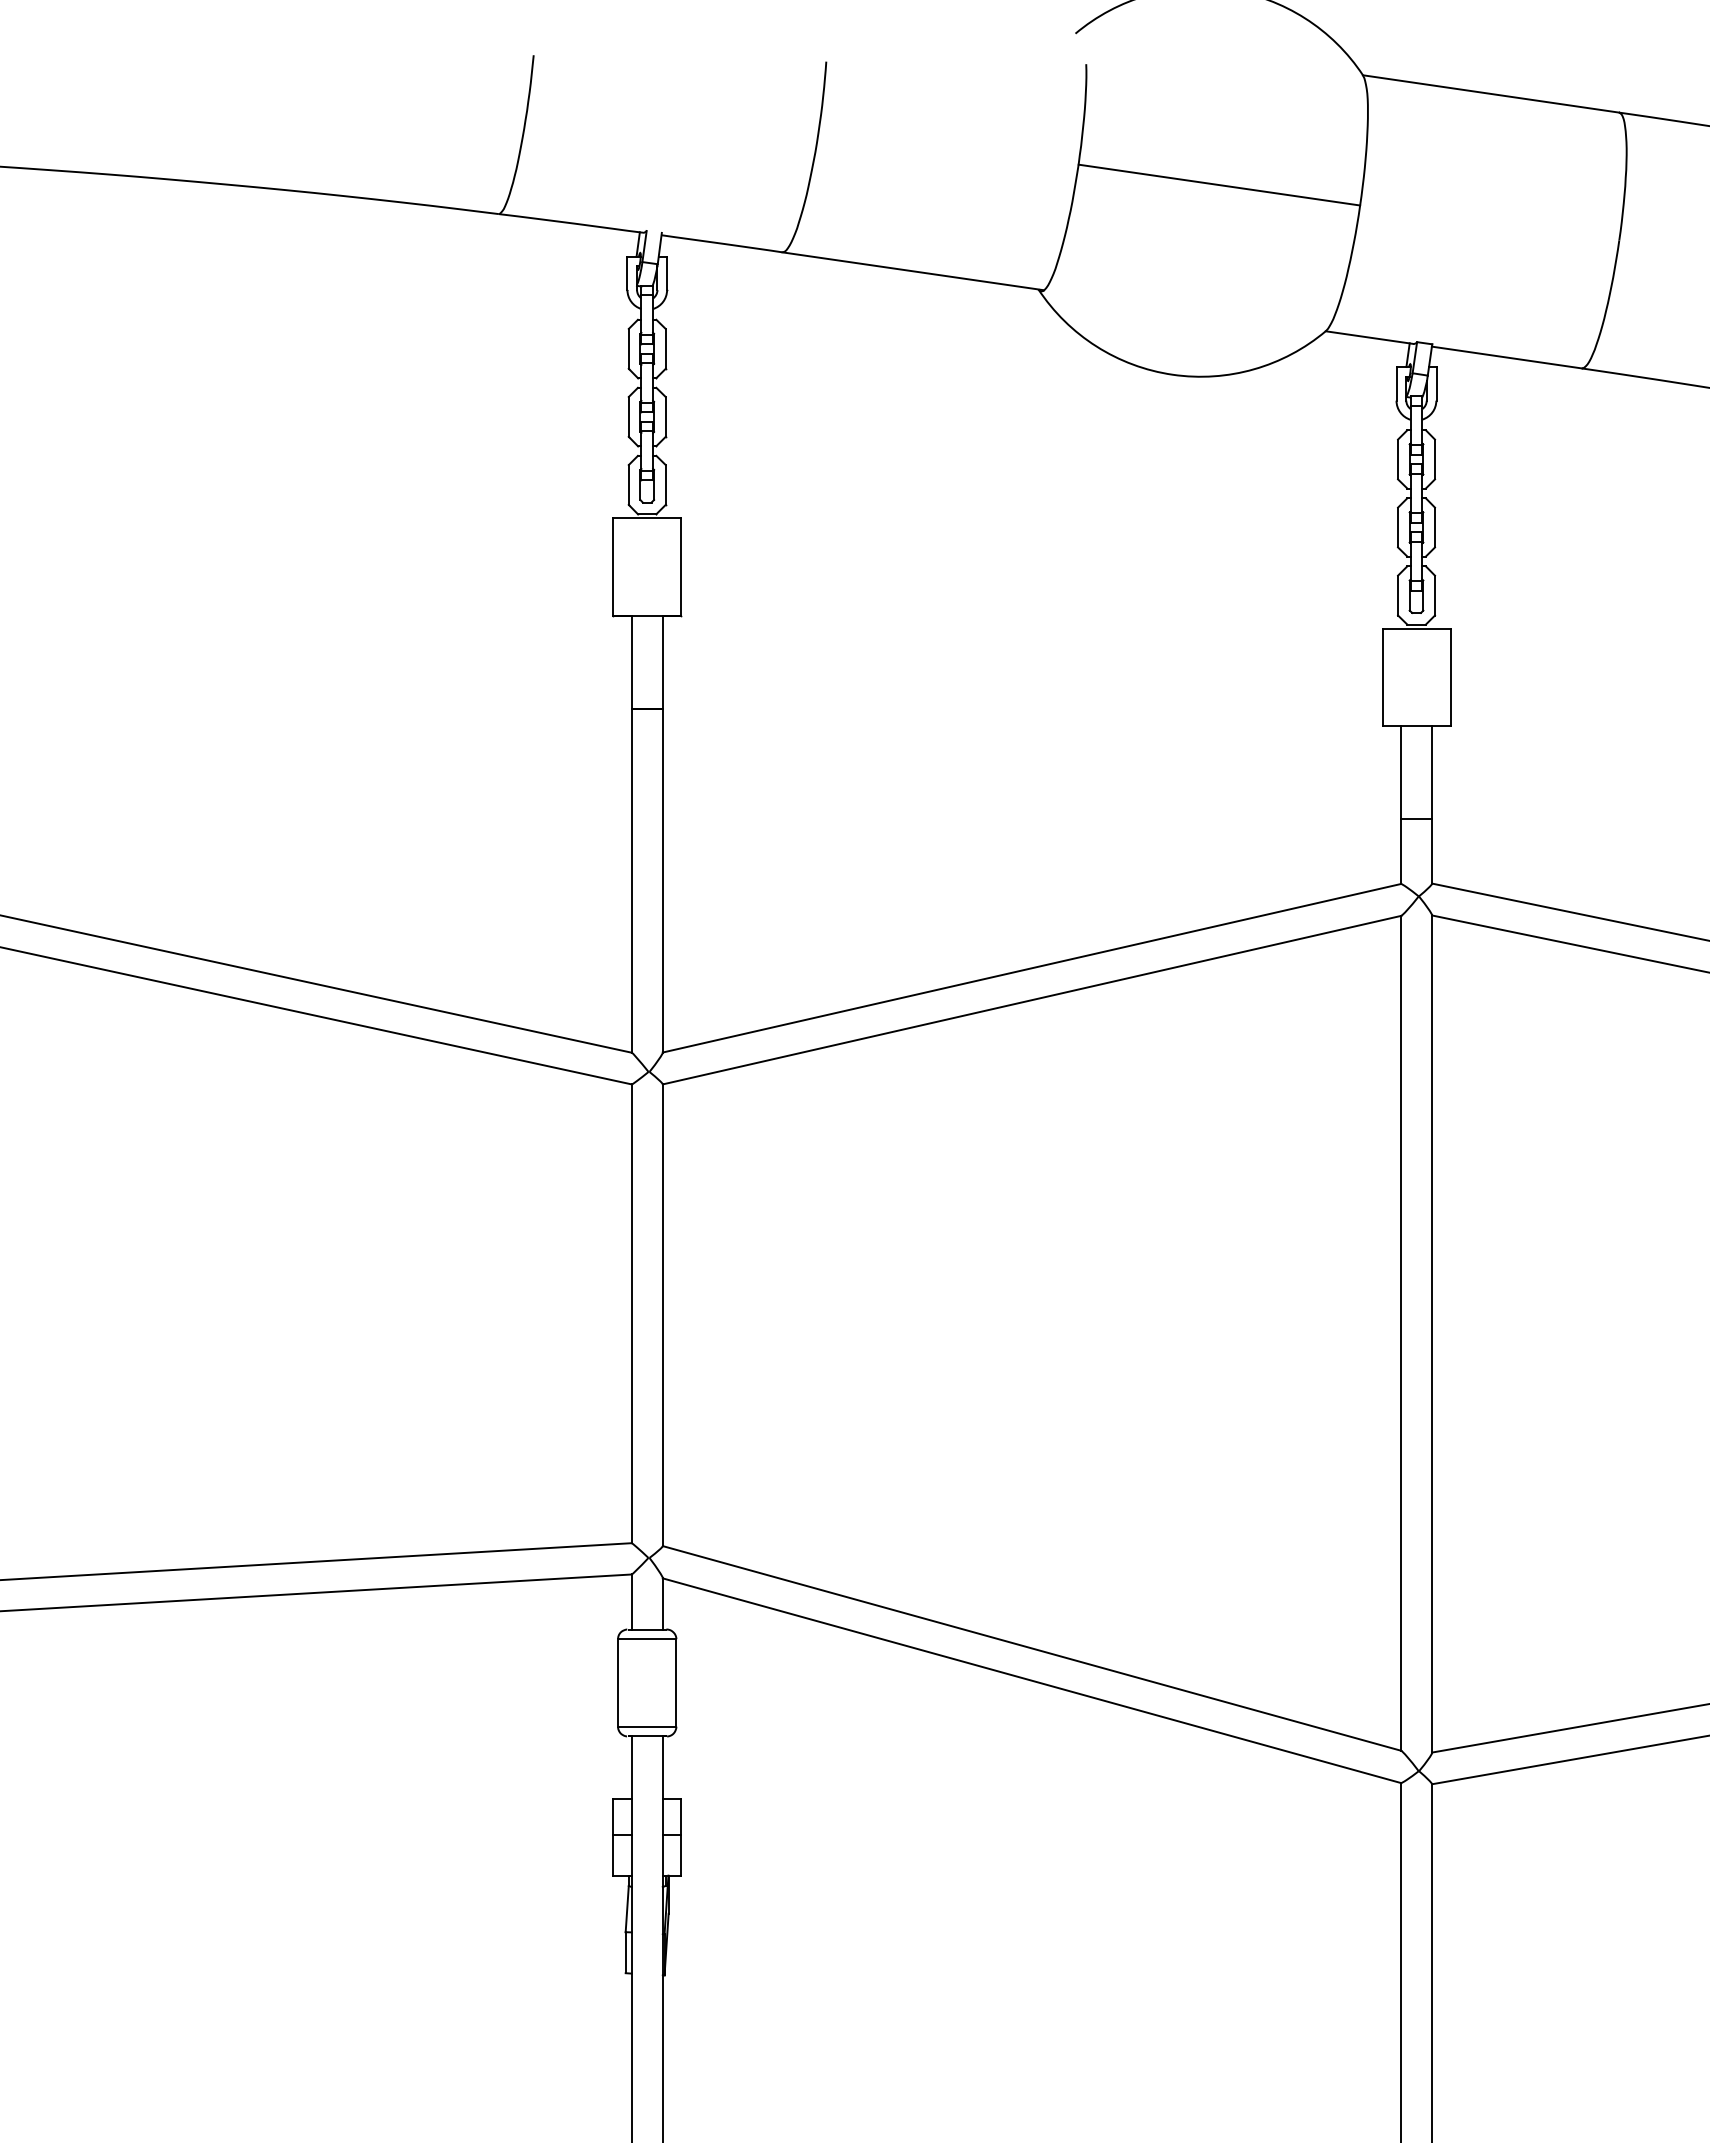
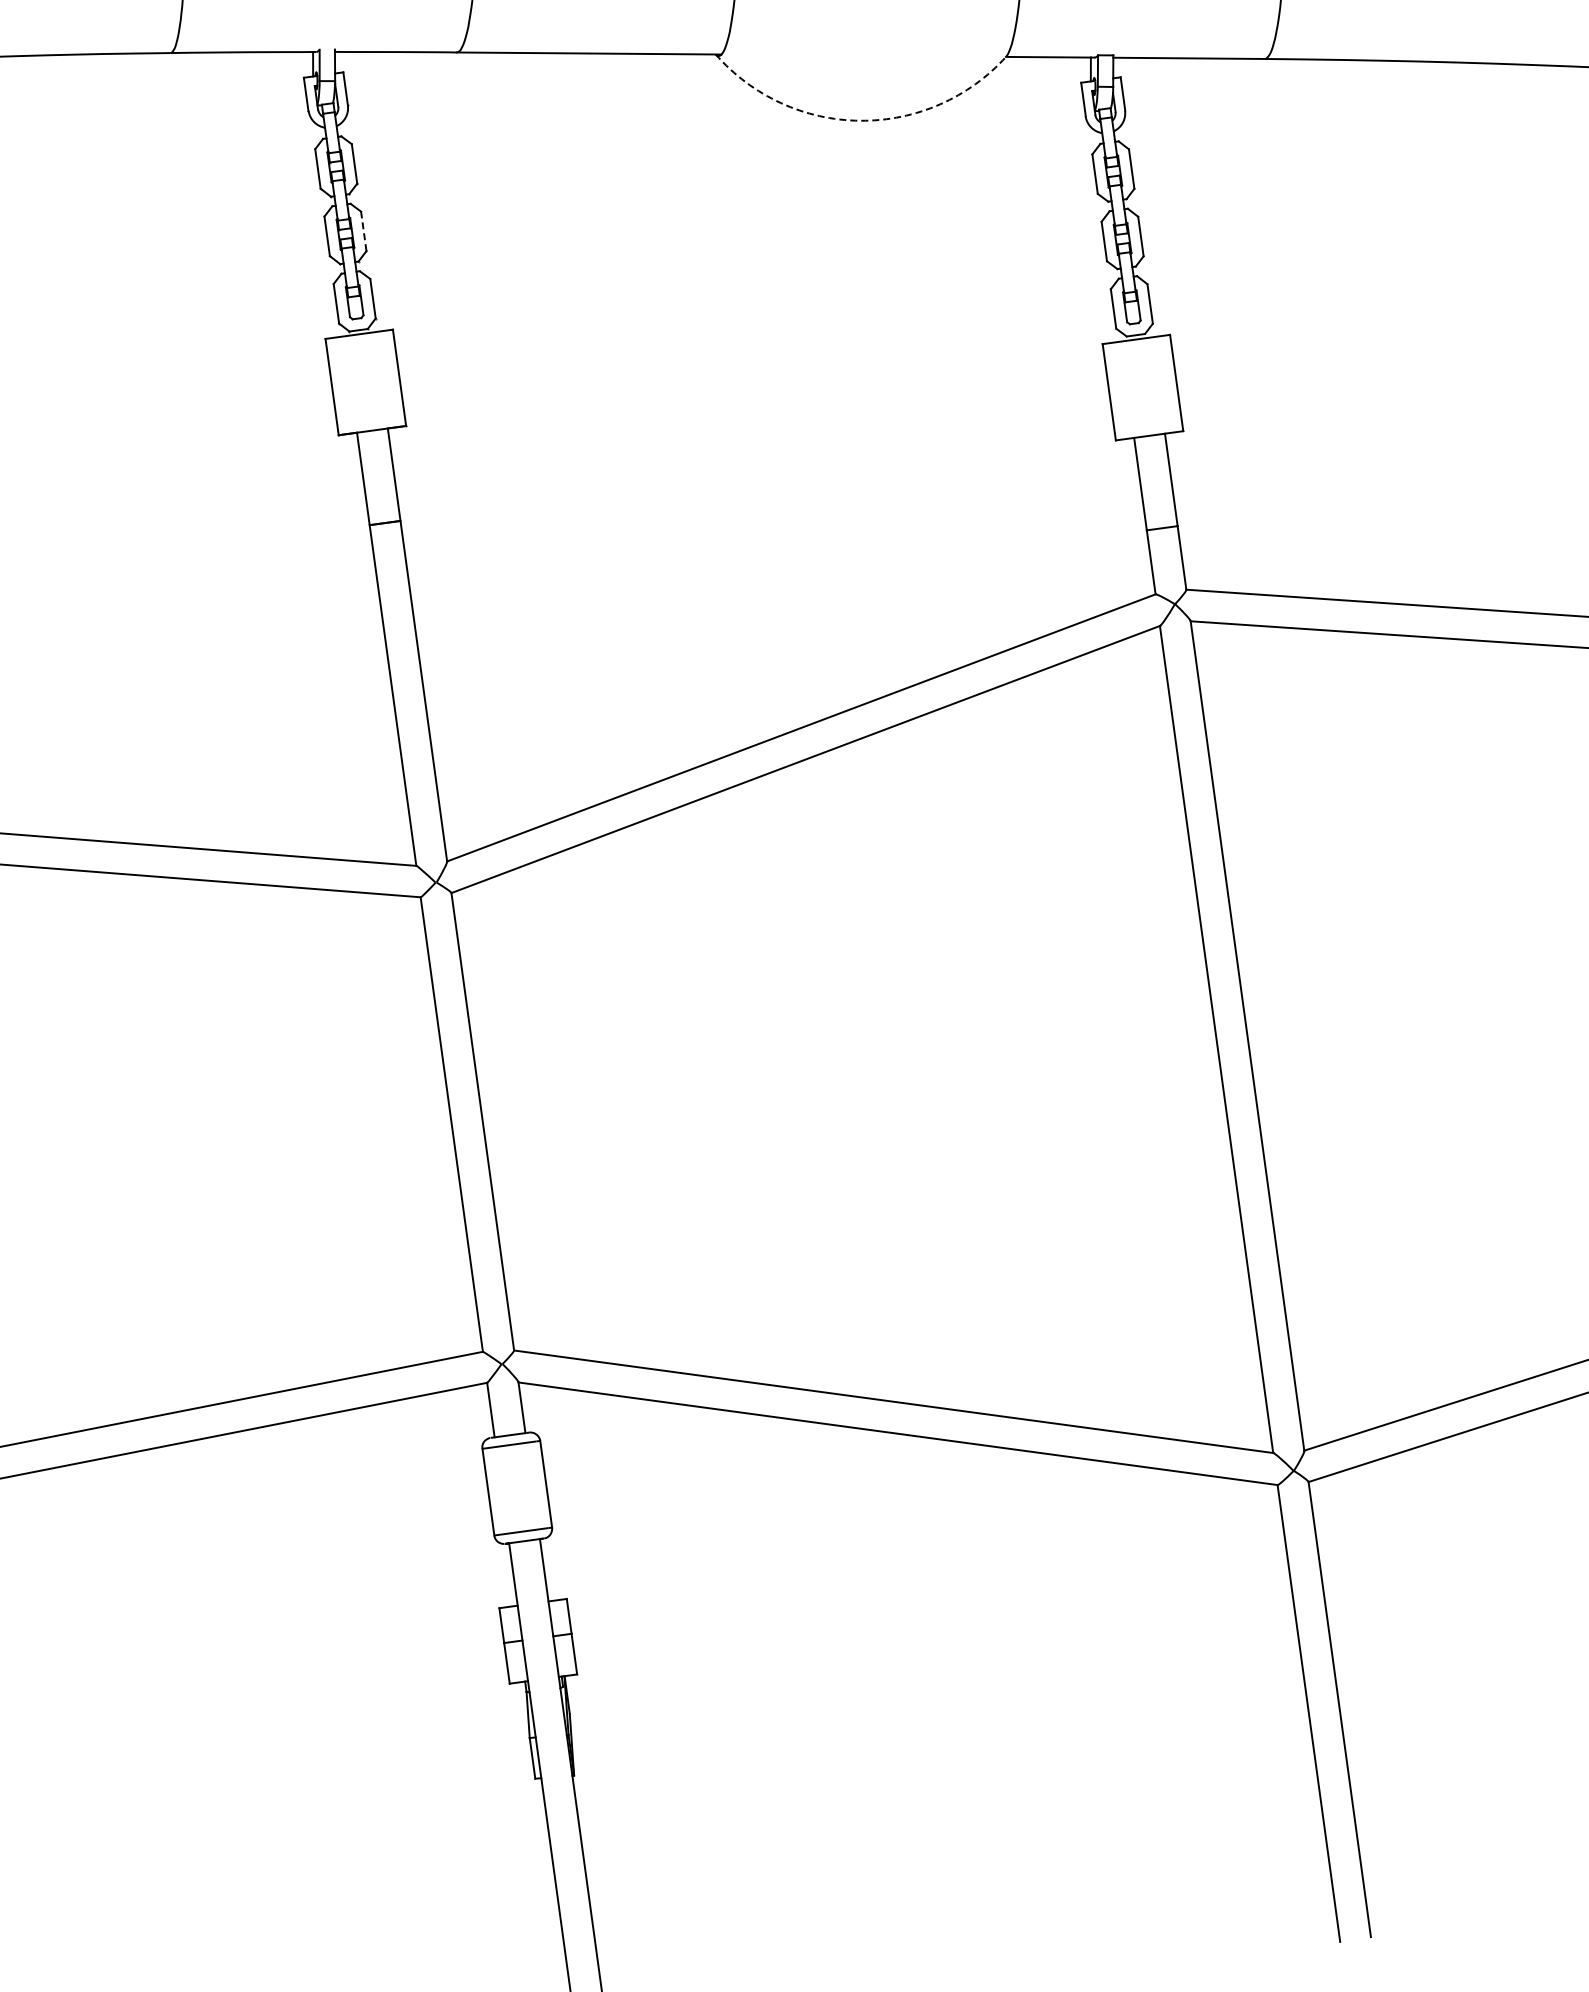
arc: (1172, 374) -> (860, 120), solid -> dashed
line: (665, 416) -> (363, 230), solid -> dashed

